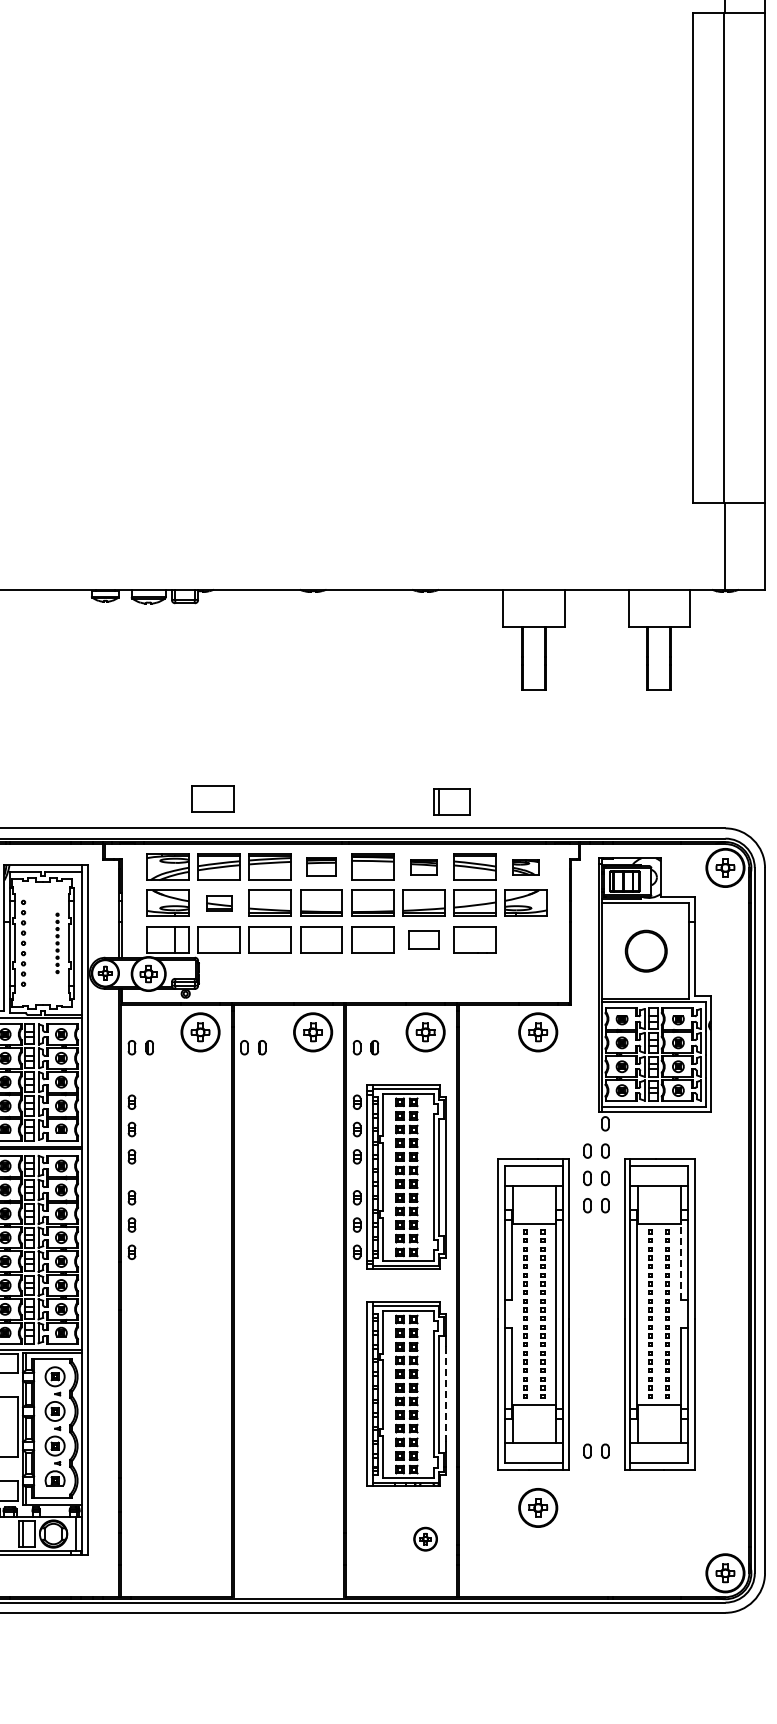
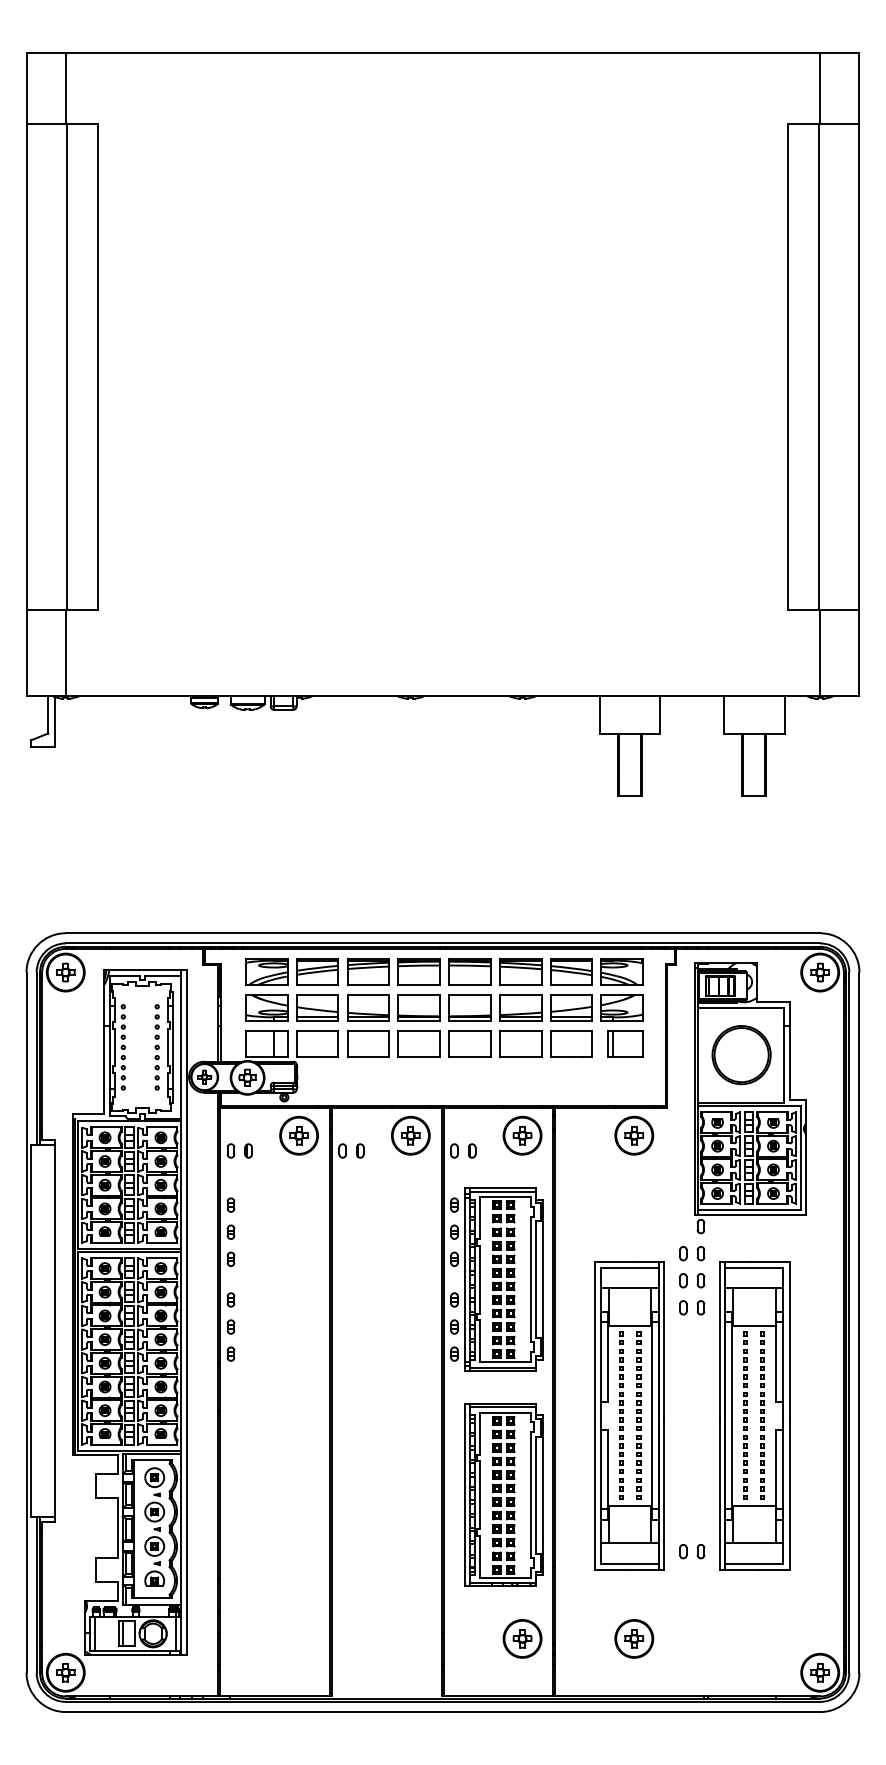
part: (212, 798) -> (310, 903), removed
part: (451, 801) -> (625, 1043), moved
part: (320, 866) -> (418, 971), size x1.43
part: (423, 866) -> (520, 971), size x1.67
part: (525, 866) -> (621, 971), size x1.67
part: (219, 903) -> (317, 1007), size x1.67
part: (423, 939) -> (520, 1043), size x1.43
part: (56, 943) -> (156, 1047), size x1.43
part: (646, 951) -> (741, 1055), size x1.43
line: (681, 1260) -> (776, 1362), dashed -> solid
line: (446, 1394) -> (543, 1495), dashed -> solid
part: (538, 1507) -> (634, 1638), moved
part: (425, 1538) -> (522, 1638), size x1.67

